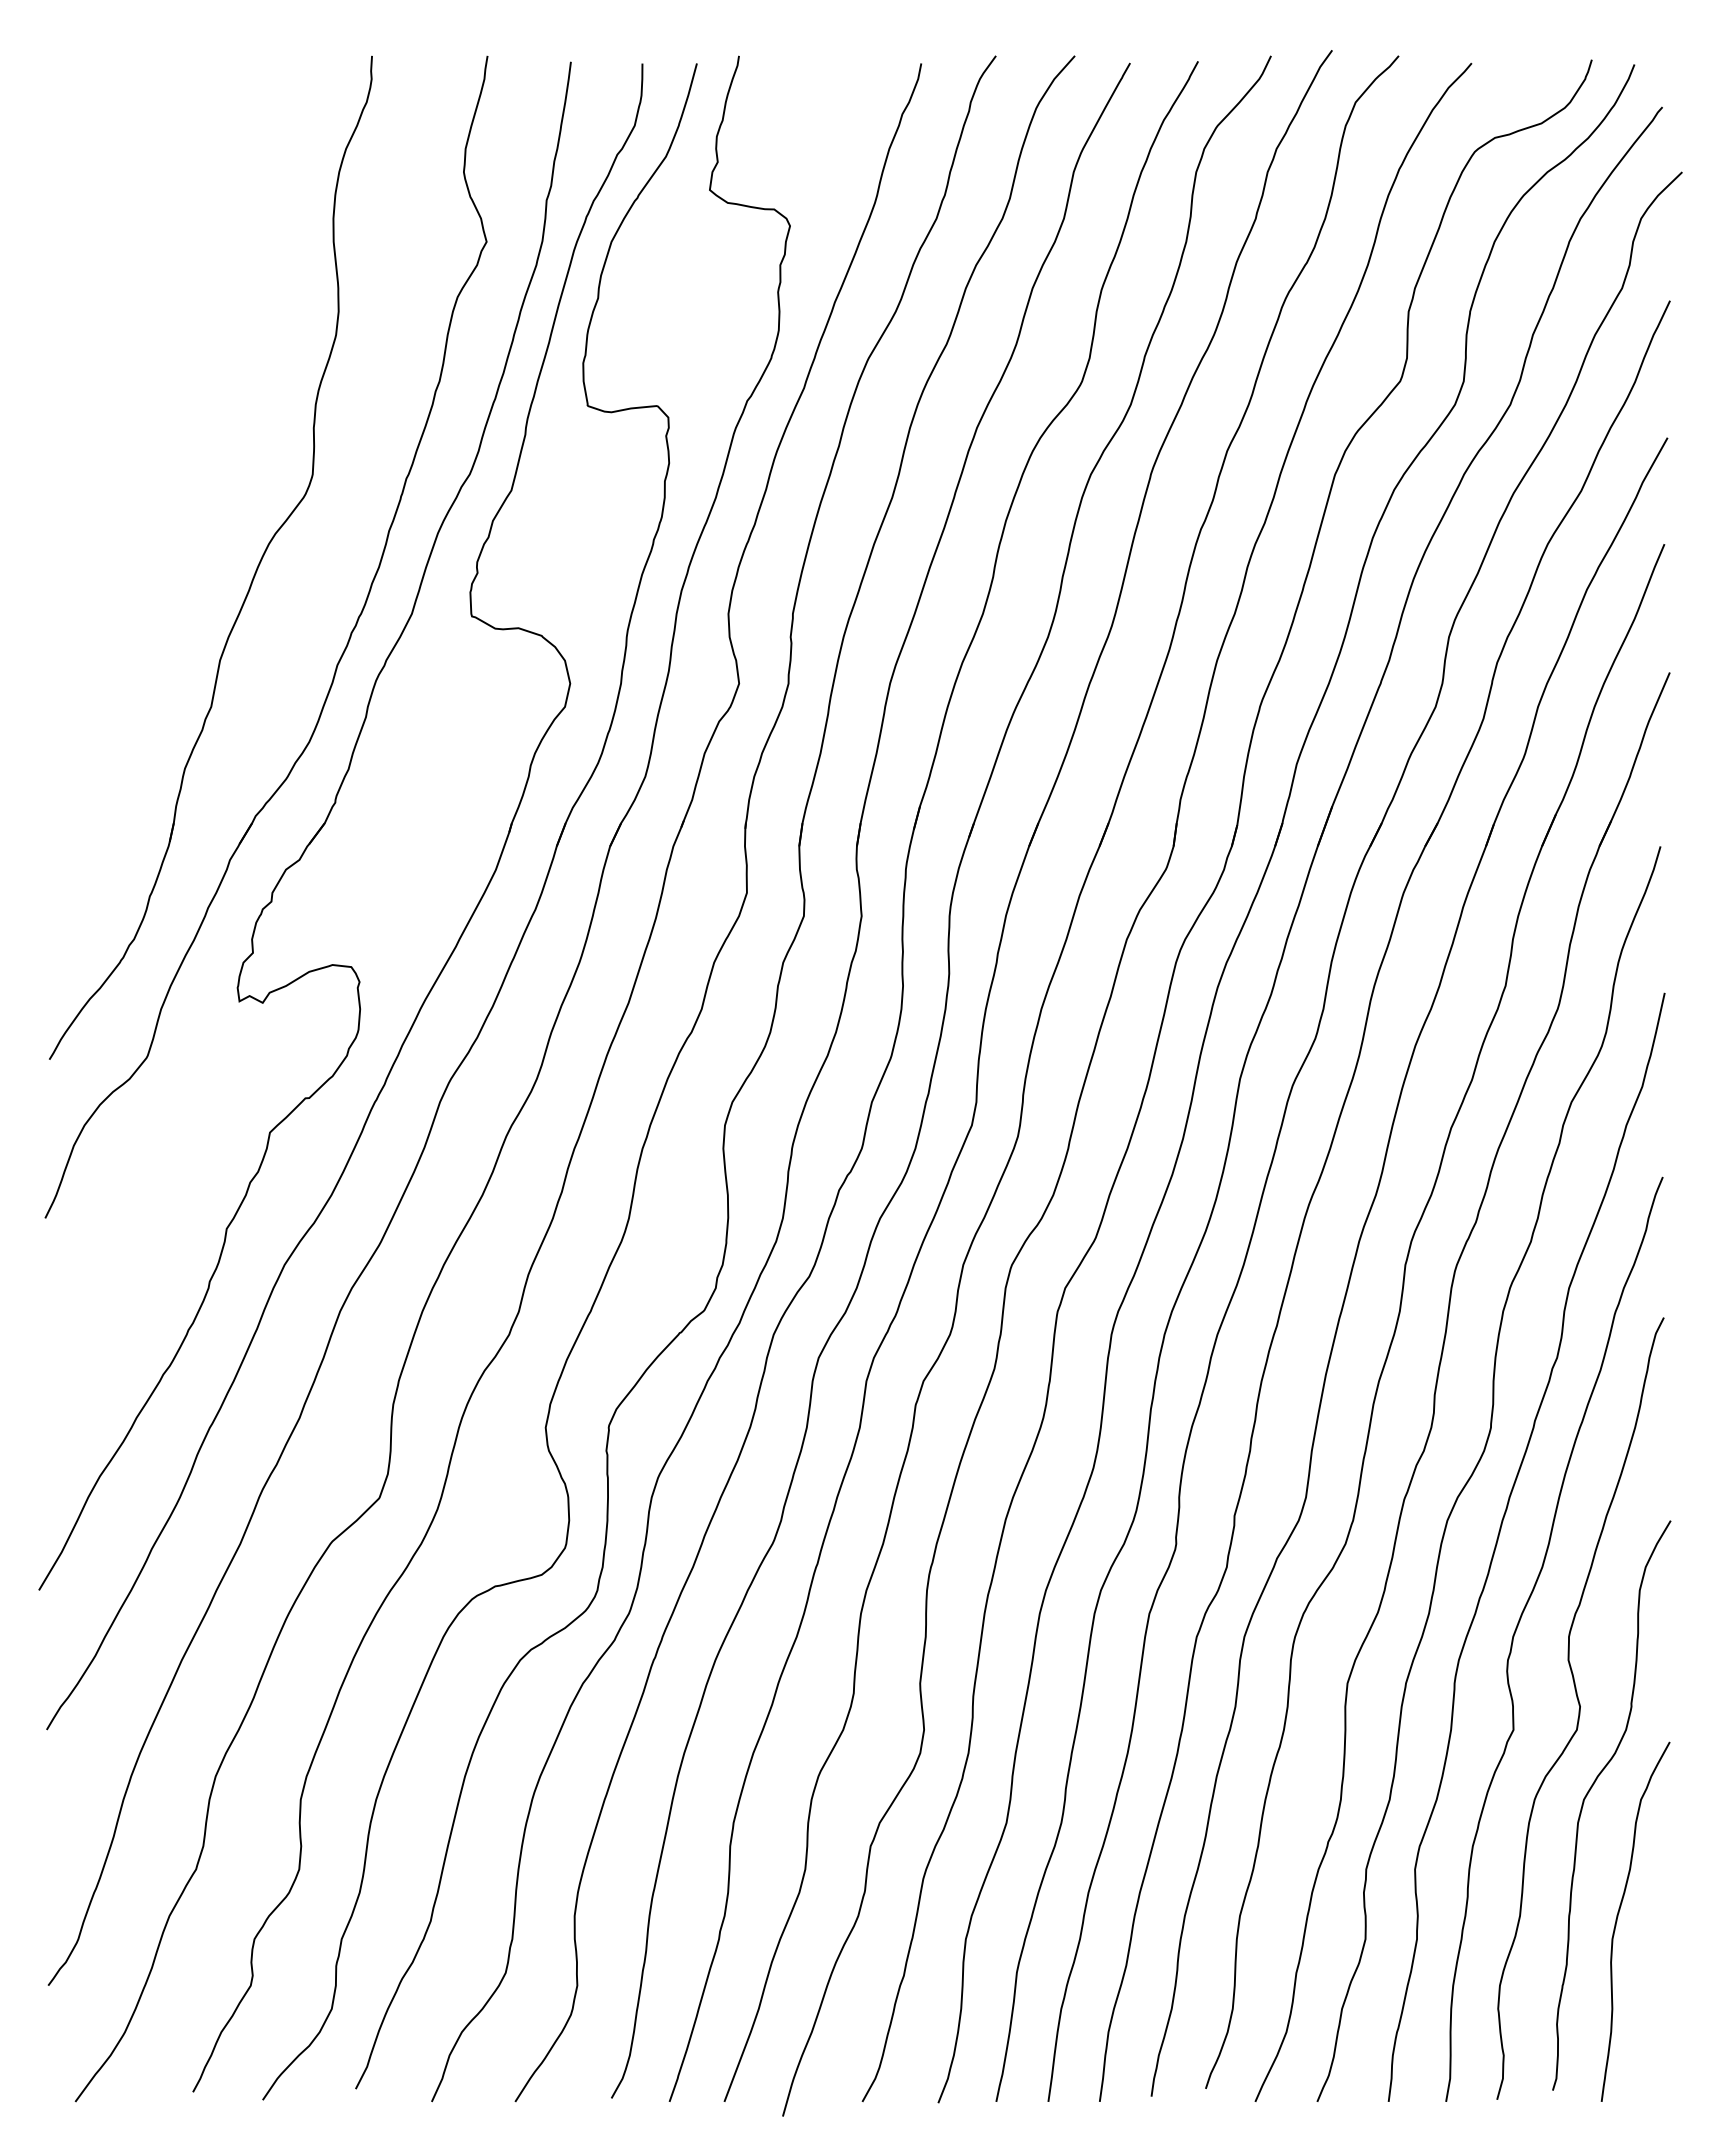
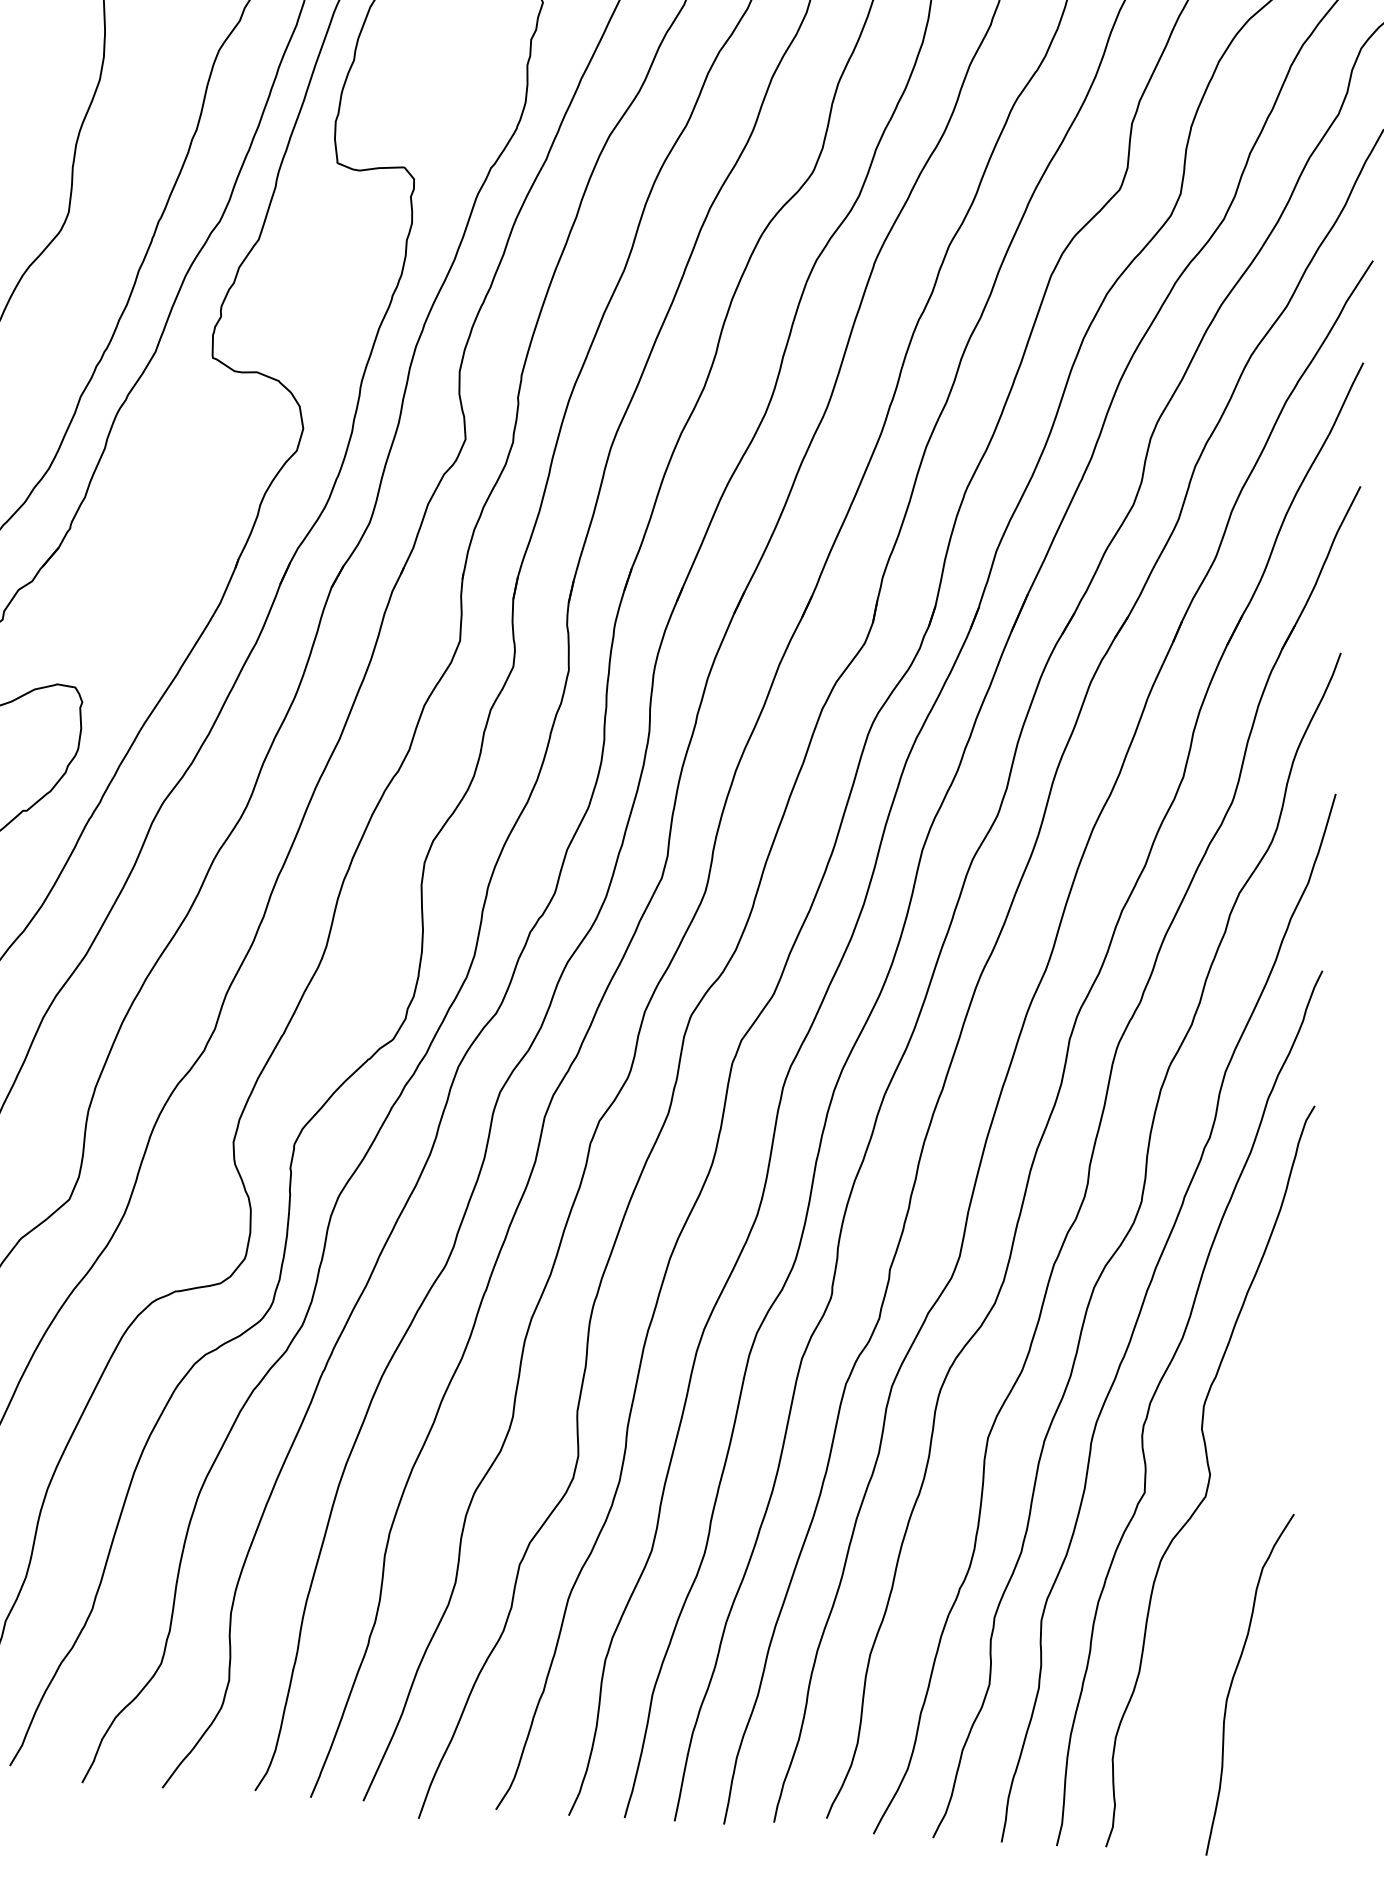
curve: (1589, 1792) -> (1213, 1557), removed

